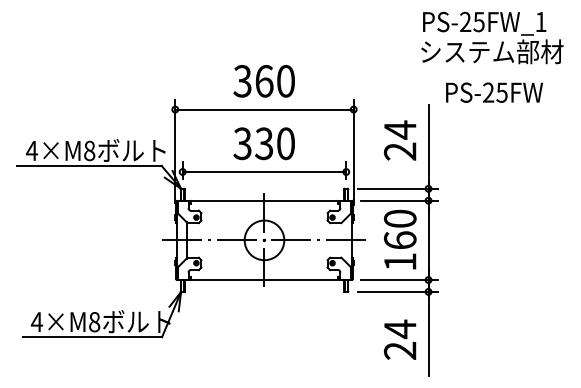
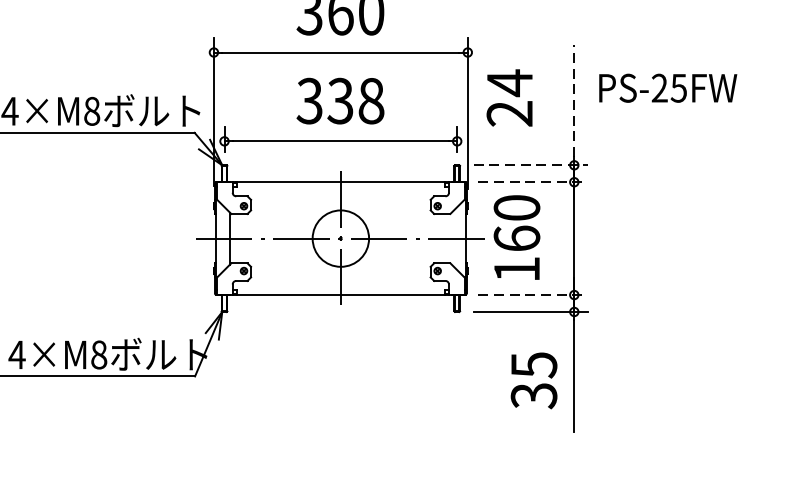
text: (494, 92) -> (668, 87), moved
text: (400, 140) -> (510, 97), moved
text: (286, 143) -> (372, 100), 330 -> 338
line: (428, 143) -> (574, 100), solid -> dashed
line: (398, 188) -> (531, 164), solid -> dashed
line: (399, 200) -> (532, 181), solid -> dashed
text: (400, 239) -> (517, 237), moved
line: (399, 280) -> (532, 295), solid -> dashed
text: (400, 339) -> (534, 379), 24 -> 35

